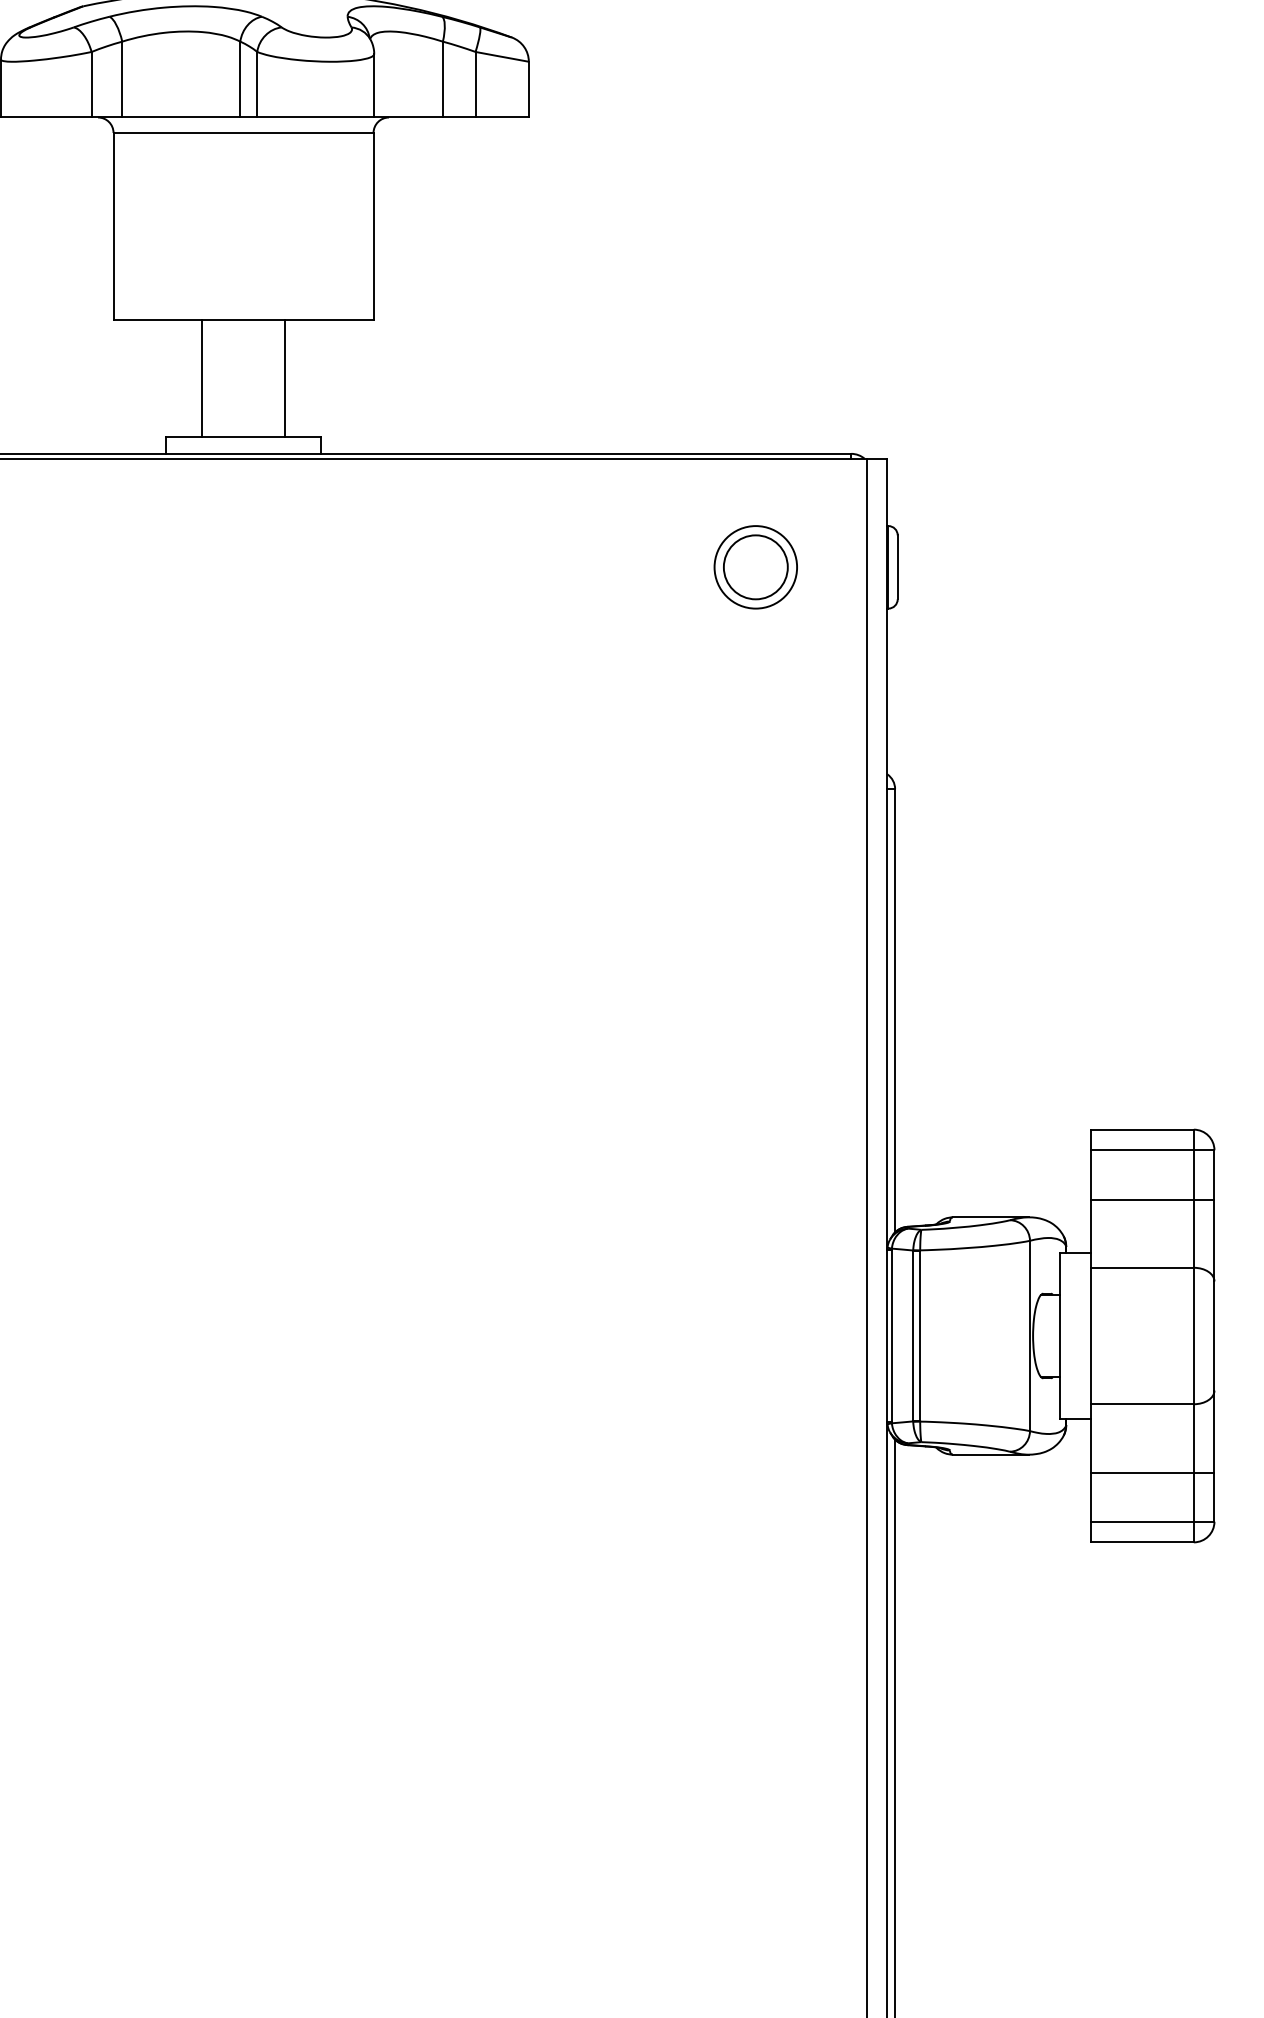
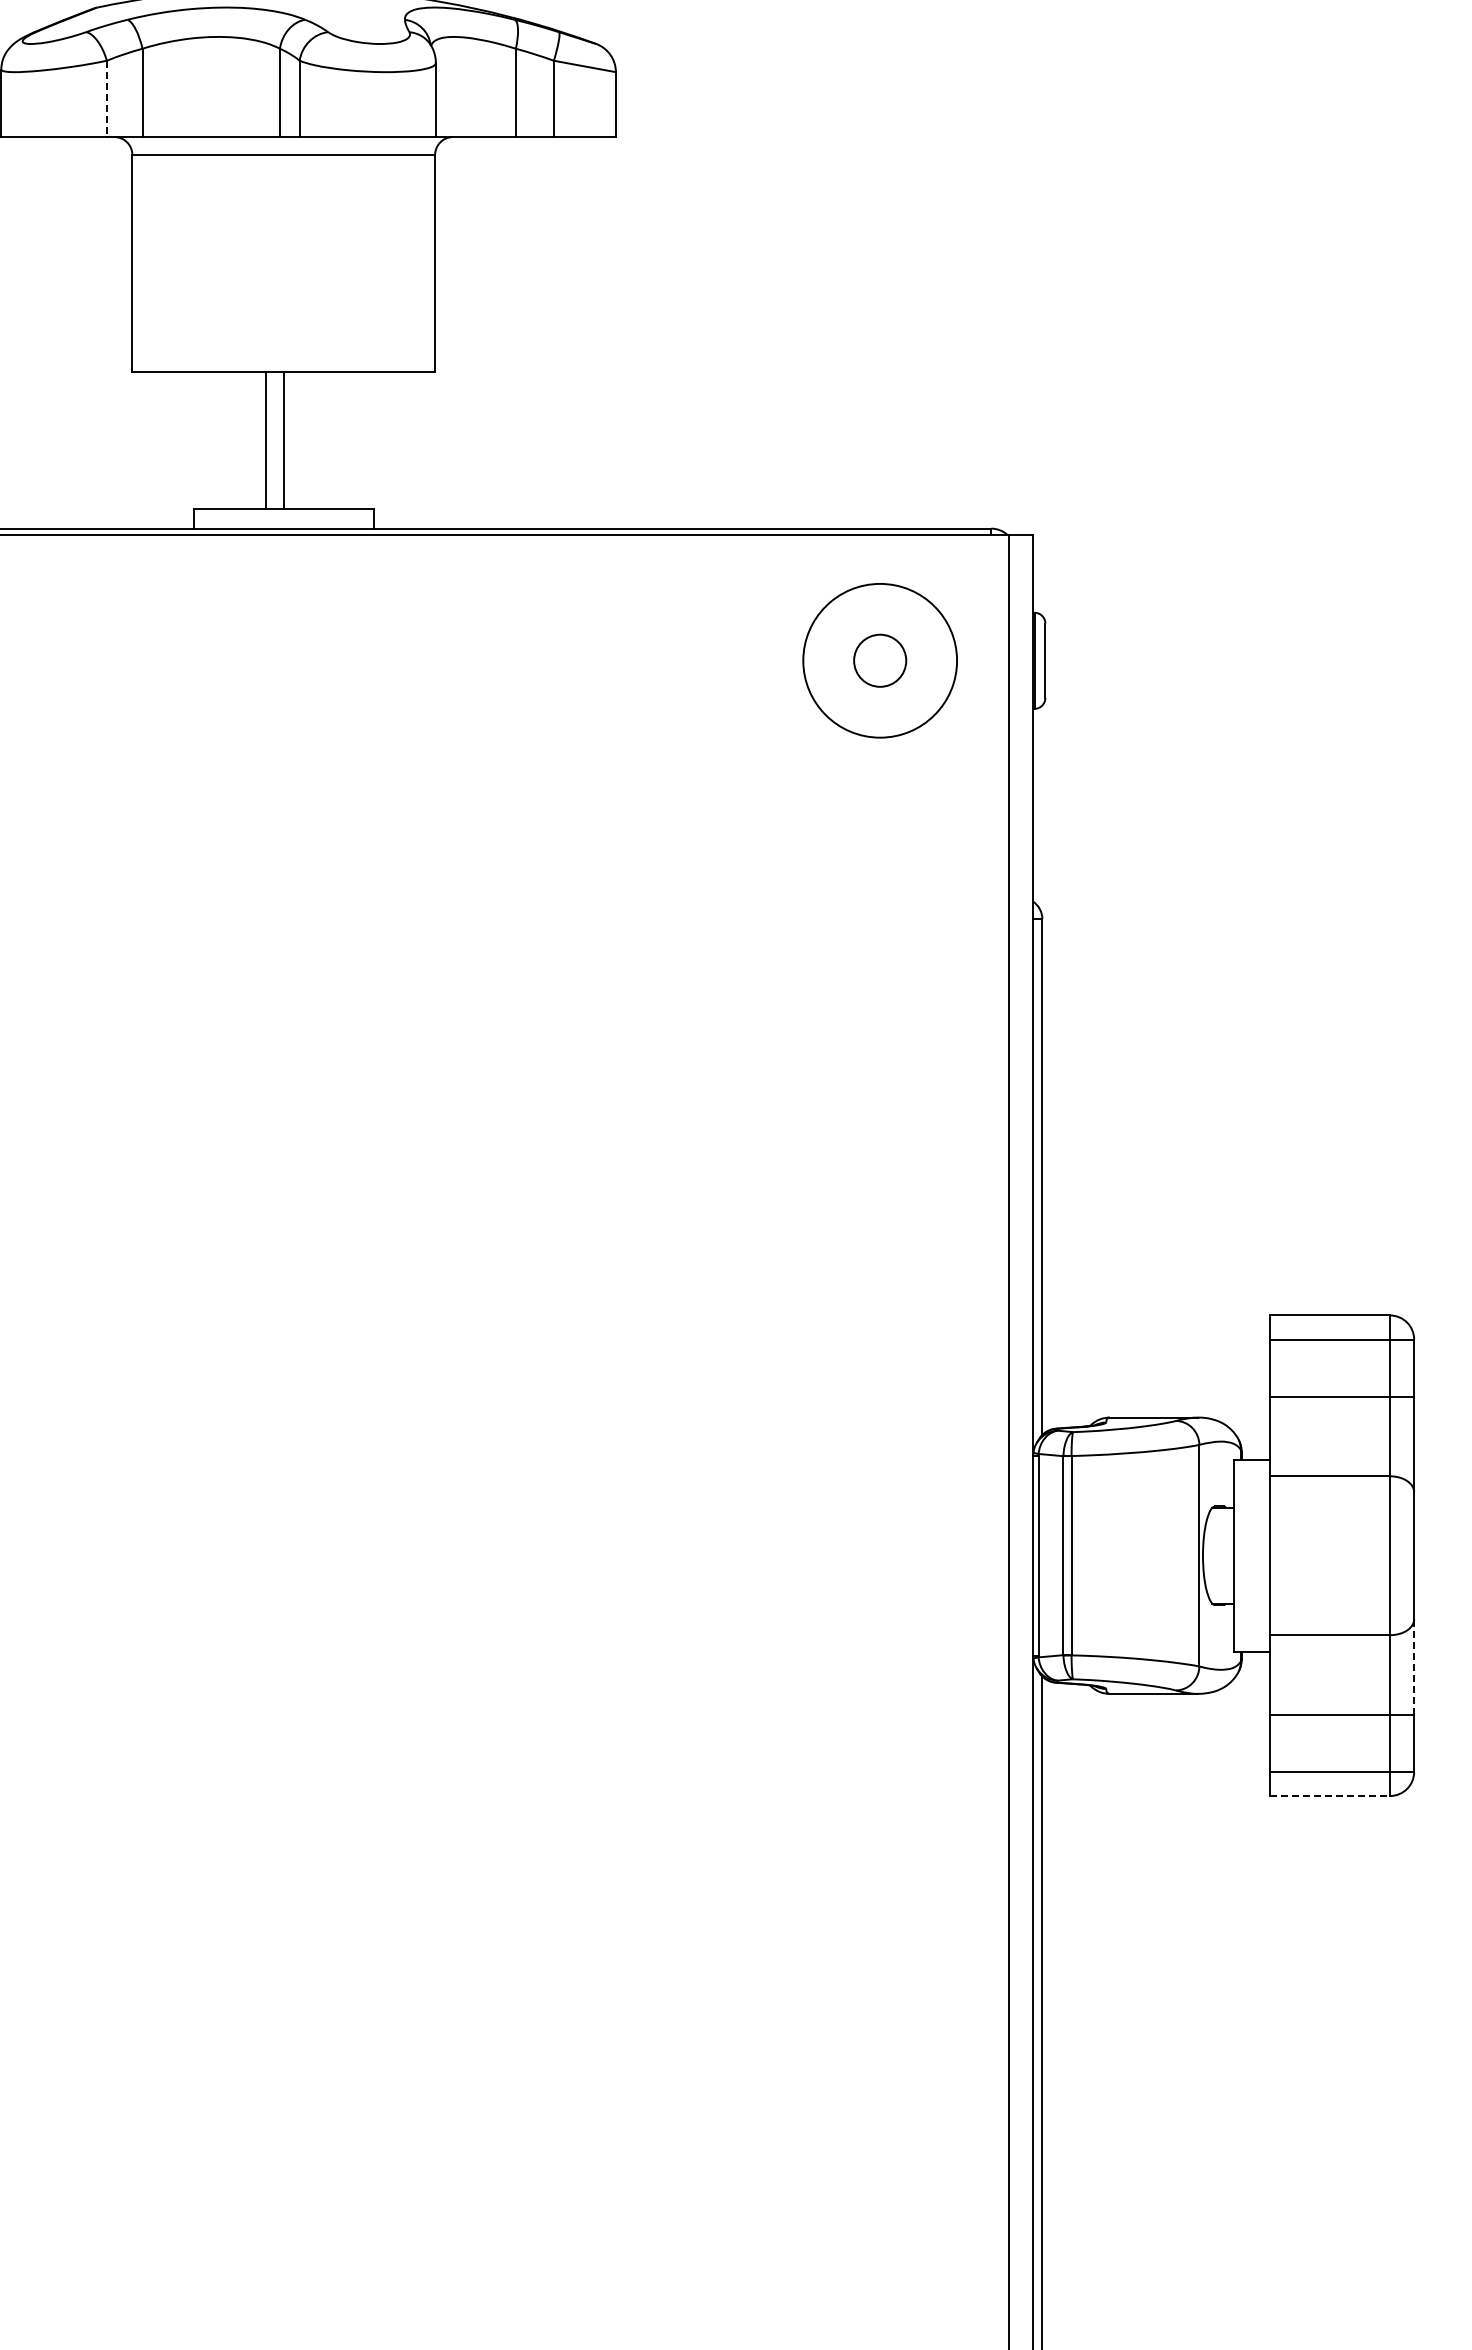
line: (91, 85) -> (106, 99), solid -> dashed
line: (202, 378) -> (283, 440), moved
line: (284, 378) -> (265, 440), moved
circle: (755, 567) -> (879, 660), size x0.7
circle: (756, 567) -> (880, 660), size x1.6
line: (1214, 1431) -> (1414, 1666), solid -> dashed
line: (1142, 1542) -> (1330, 1796), solid -> dashed

